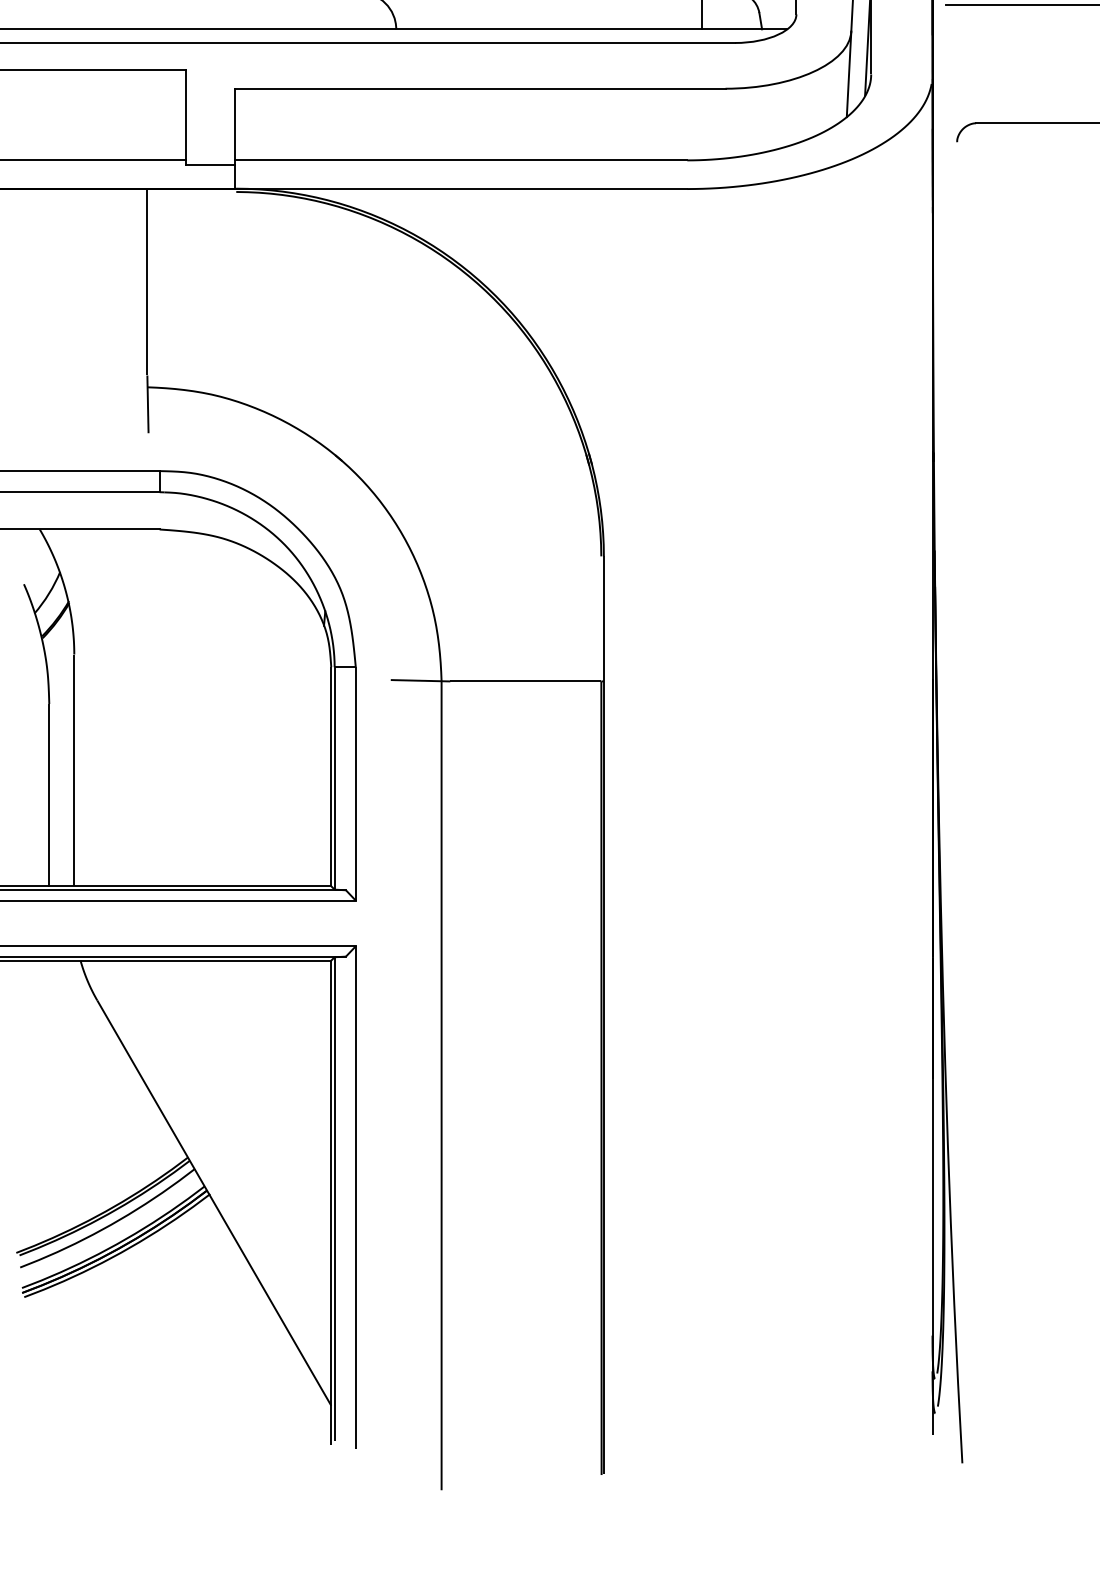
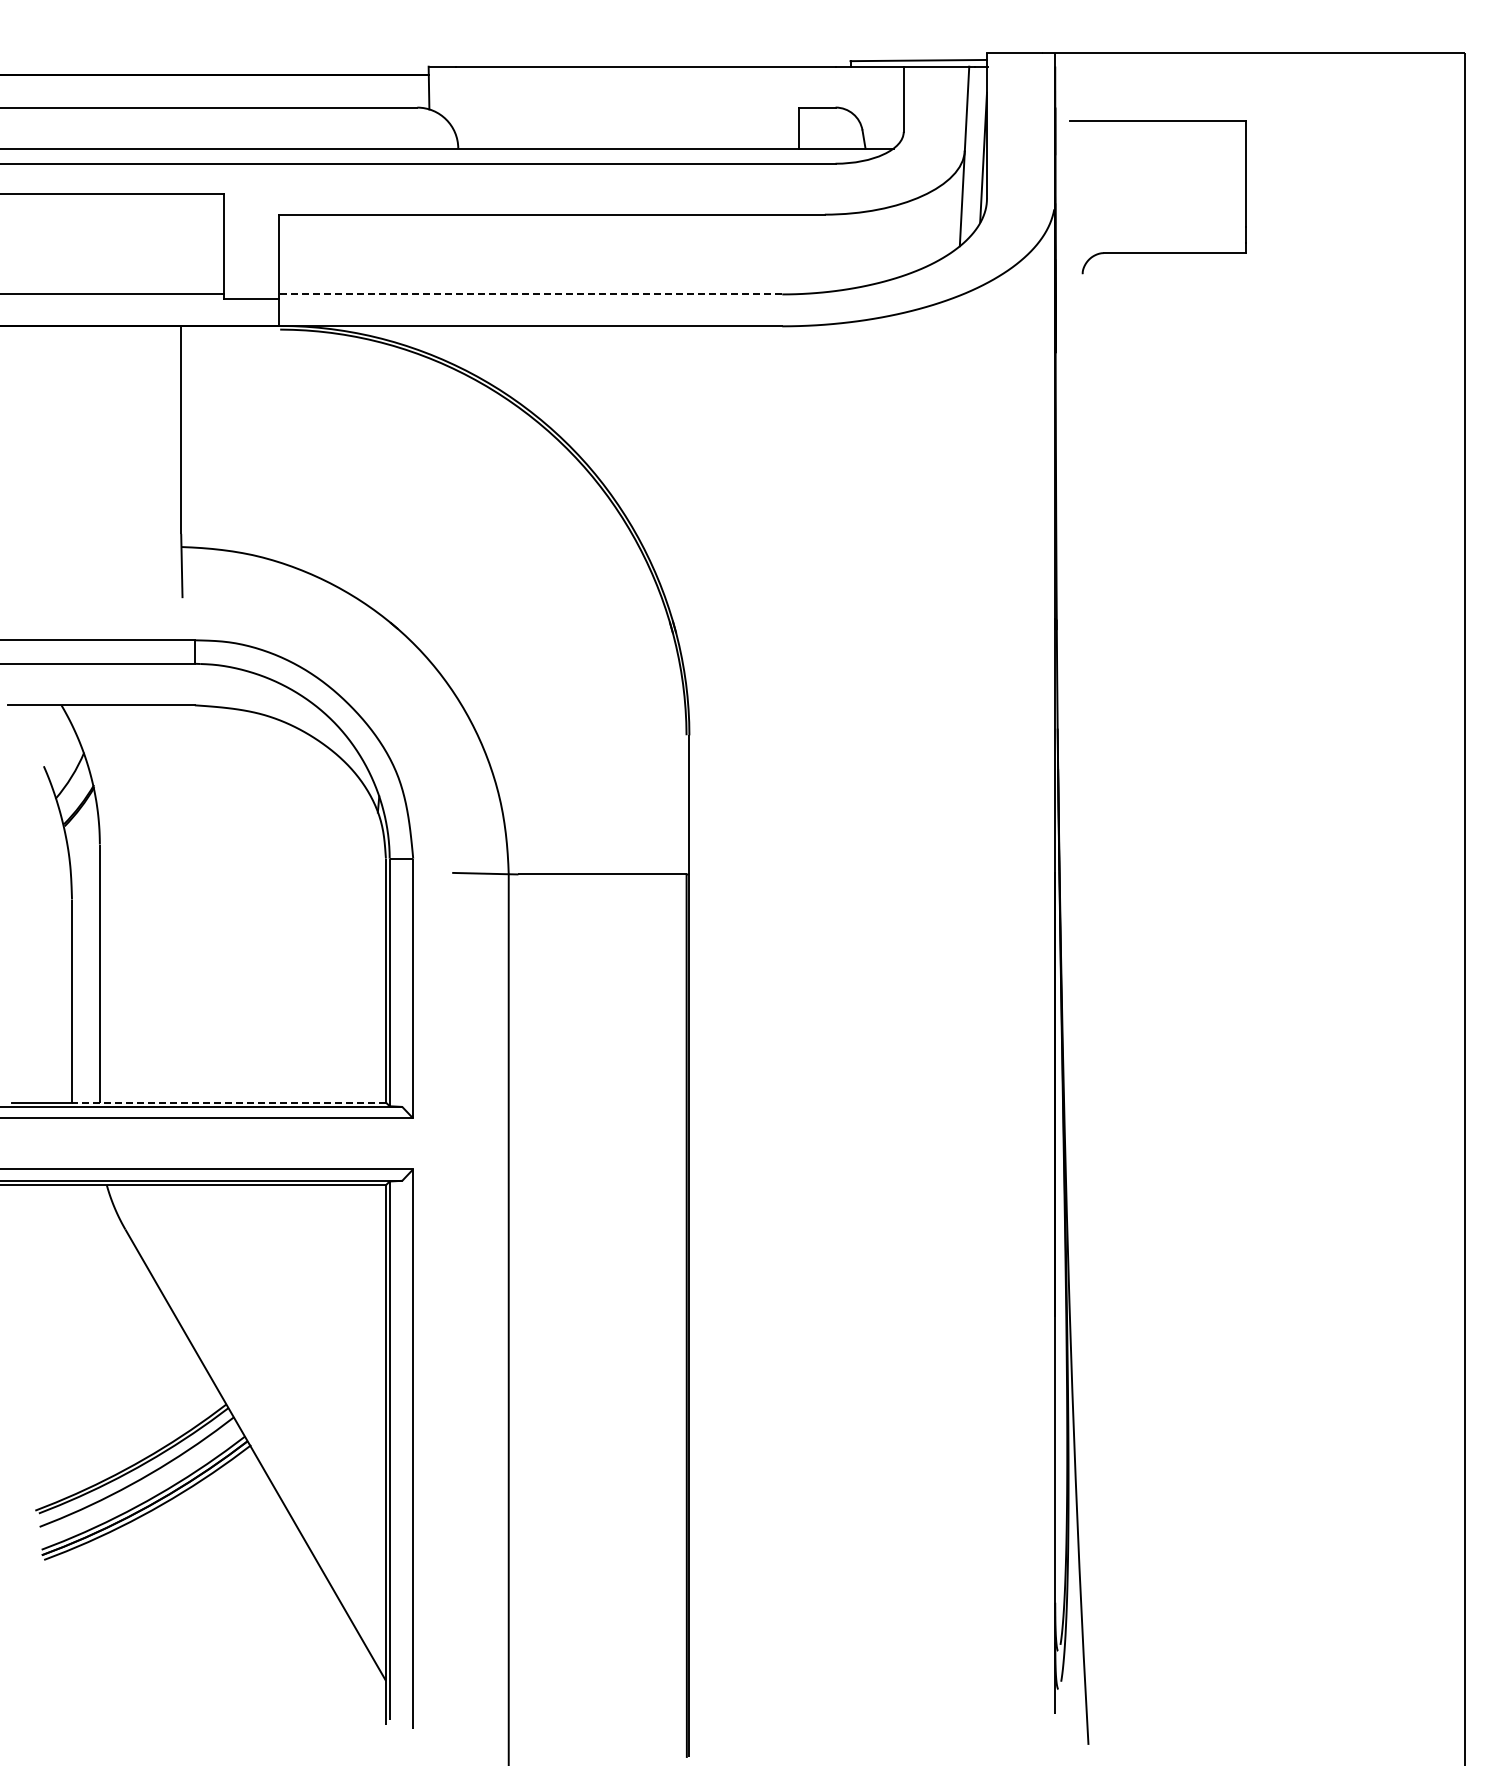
line: (461, 160) -> (530, 294), solid -> dashed
line: (189, 886) -> (228, 1102), solid -> dashed

